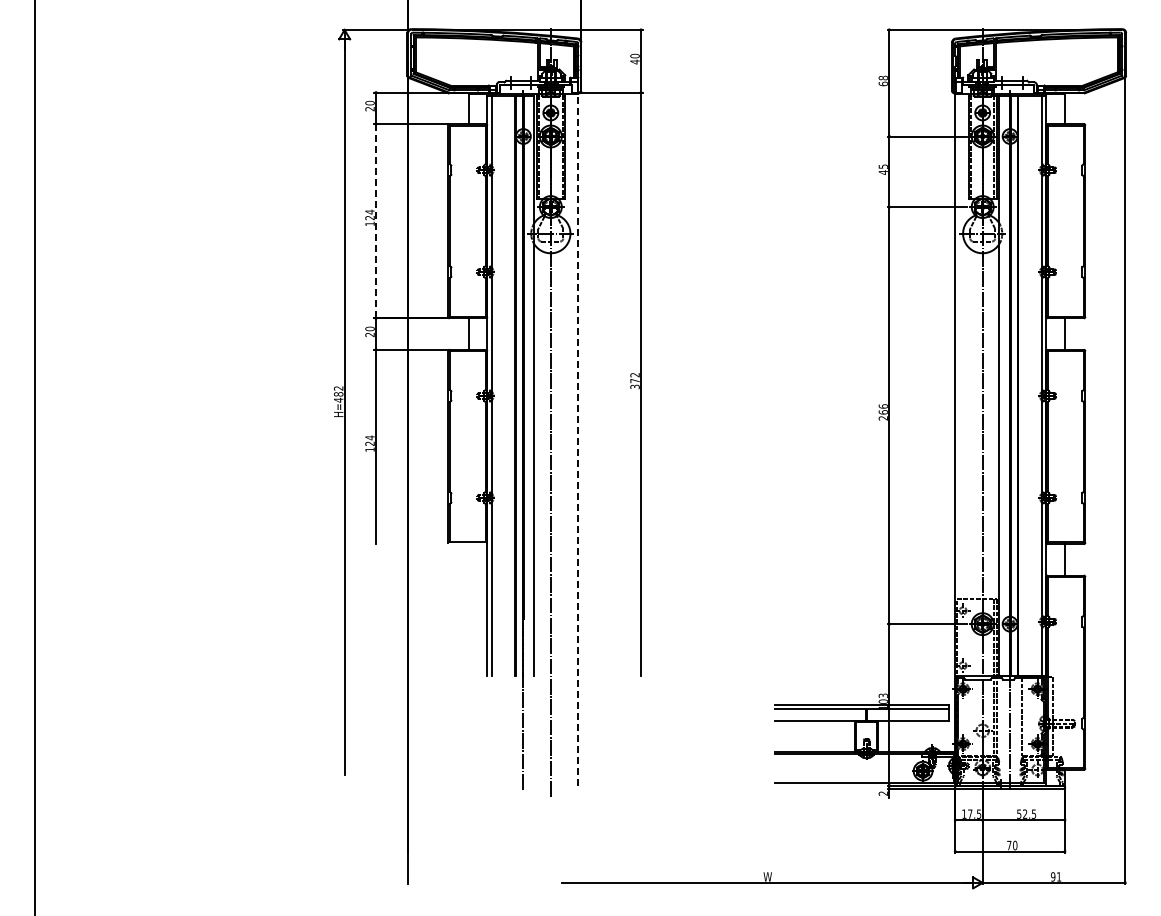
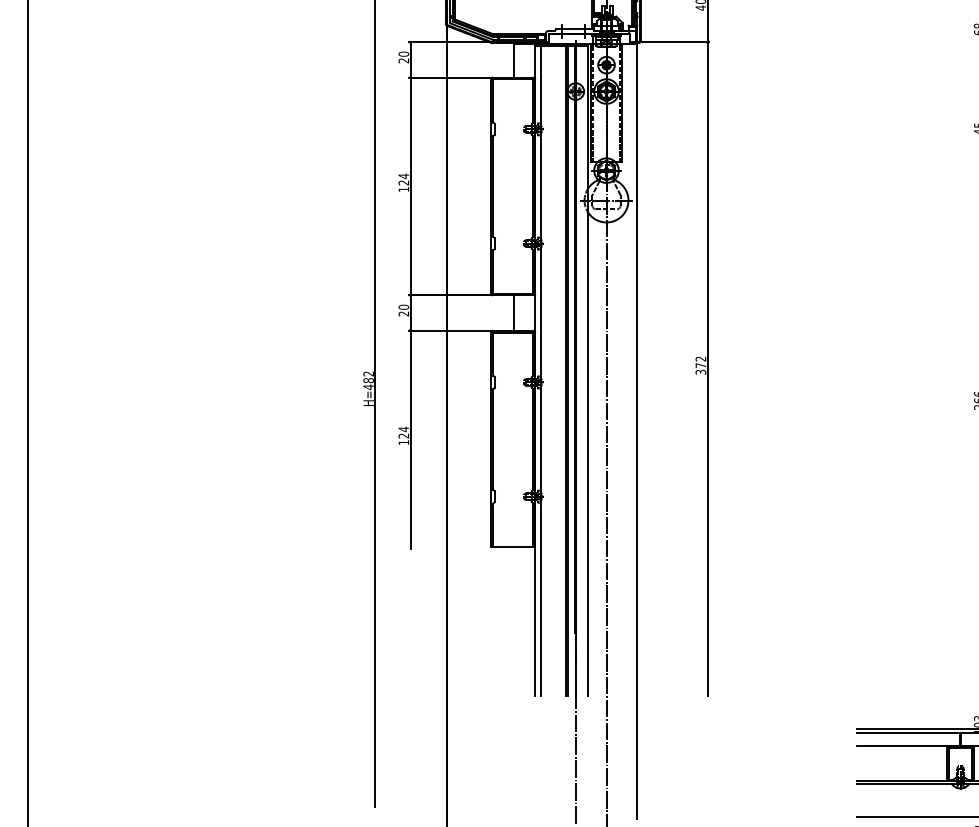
line: (376, 221) -> (411, 186), dashed -> solid
line: (578, 439) -> (637, 431), dashed -> solid

